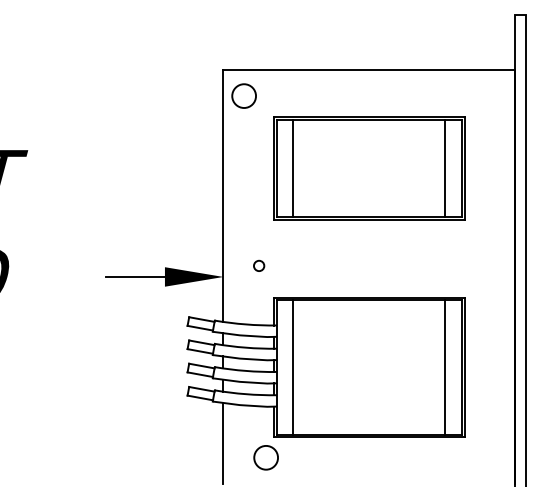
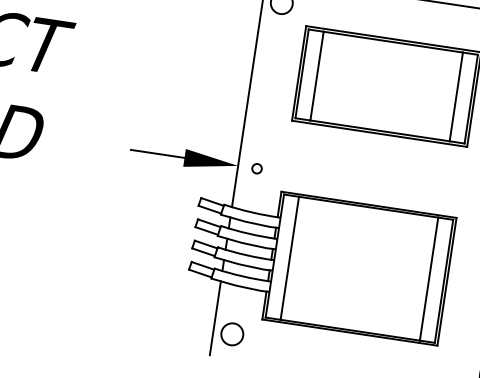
circle: (259, 265) -> (257, 168), moved
circle: (265, 457) -> (231, 333), moved

